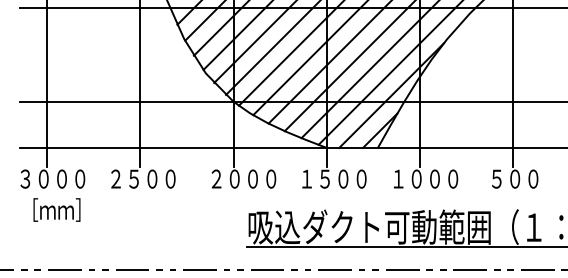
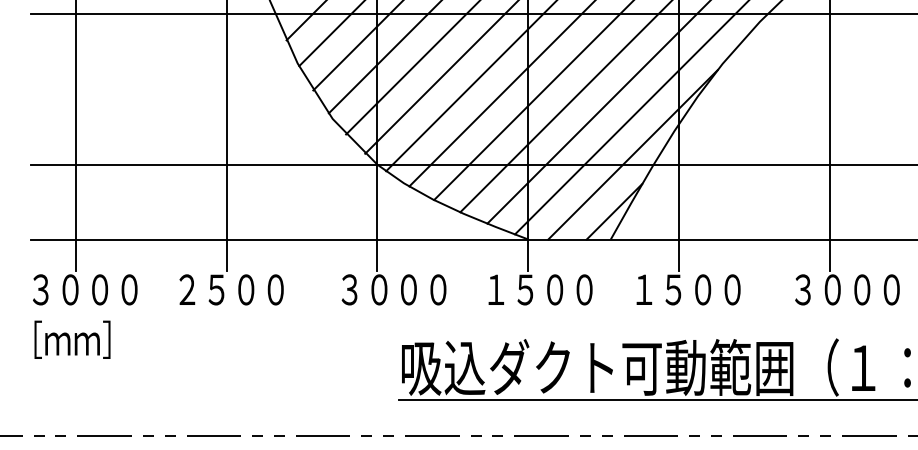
text: (416, 178) -> (673, 288), １０００ -> １５００
text: (524, 178) -> (847, 288), ５００ -> ３０００
text: (216, 179) -> (349, 290), ２０００ -> ３０００
text: (56, 209) -> (71, 338), moved

